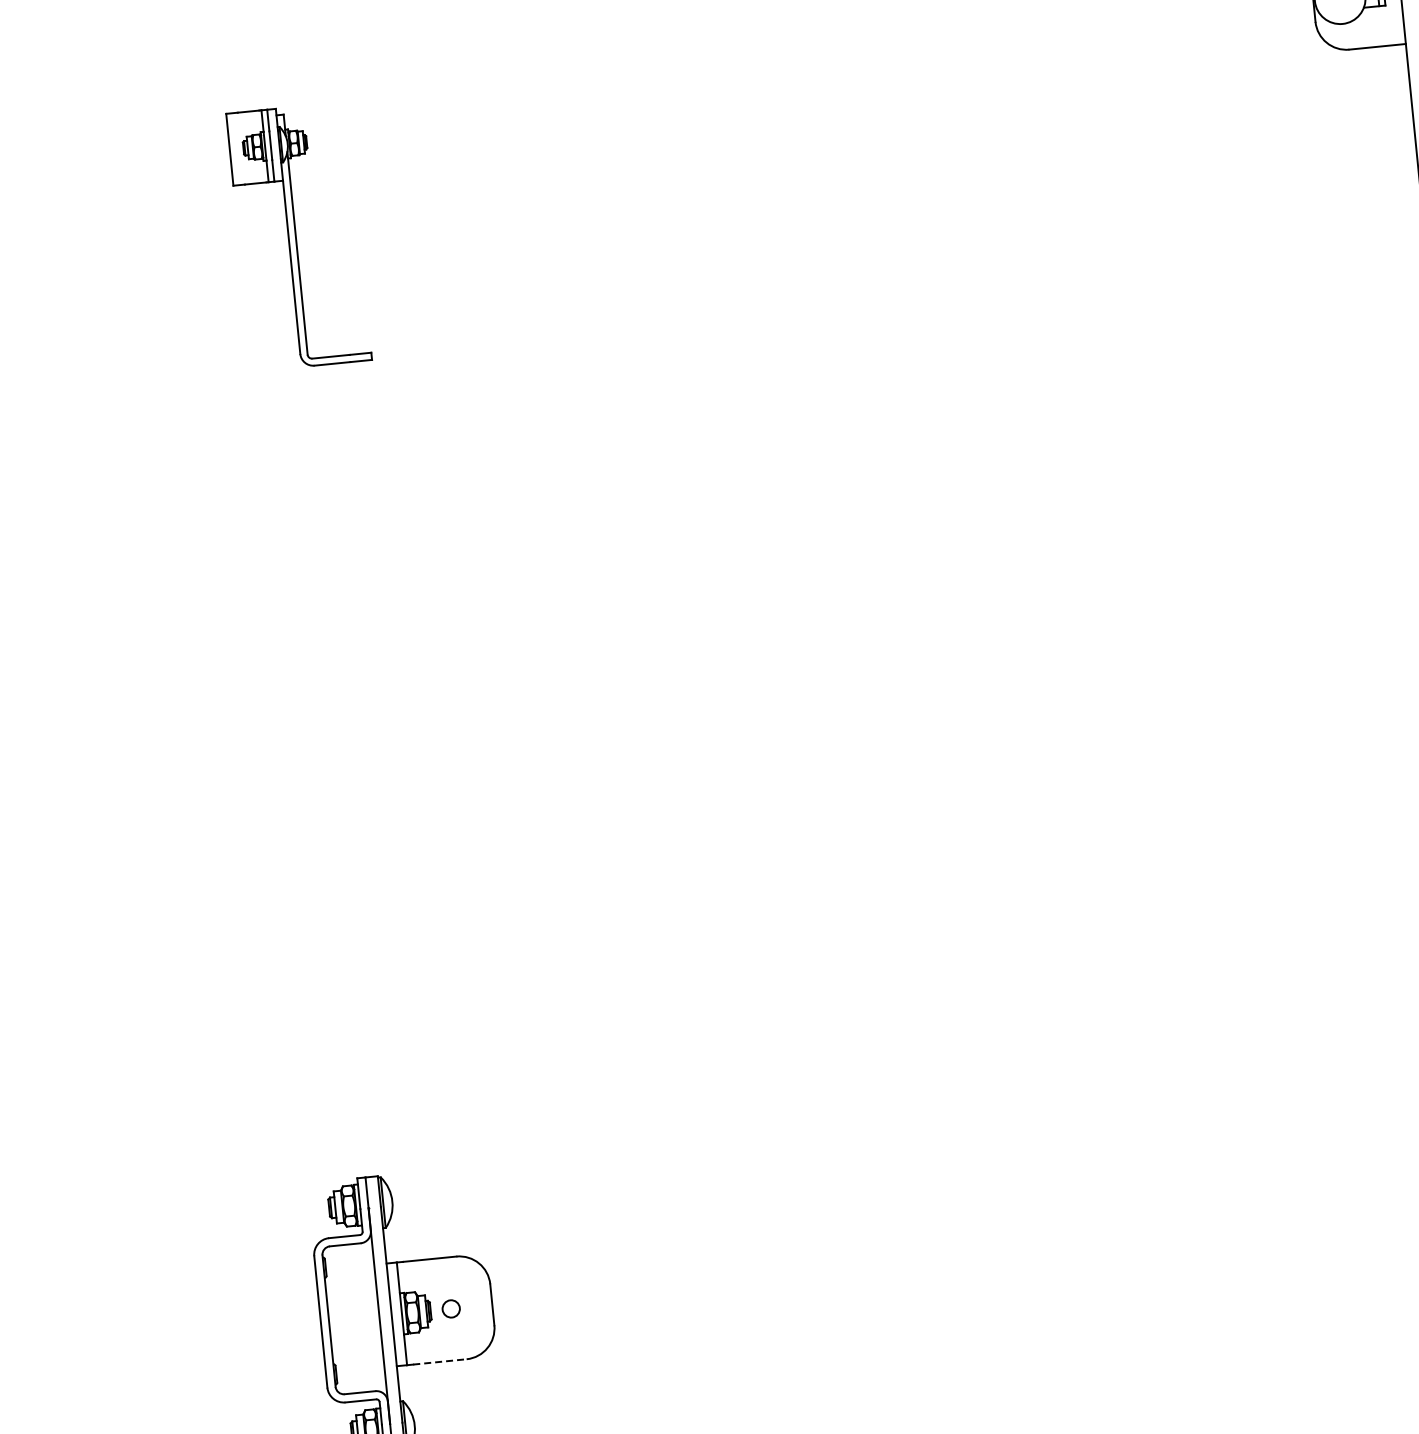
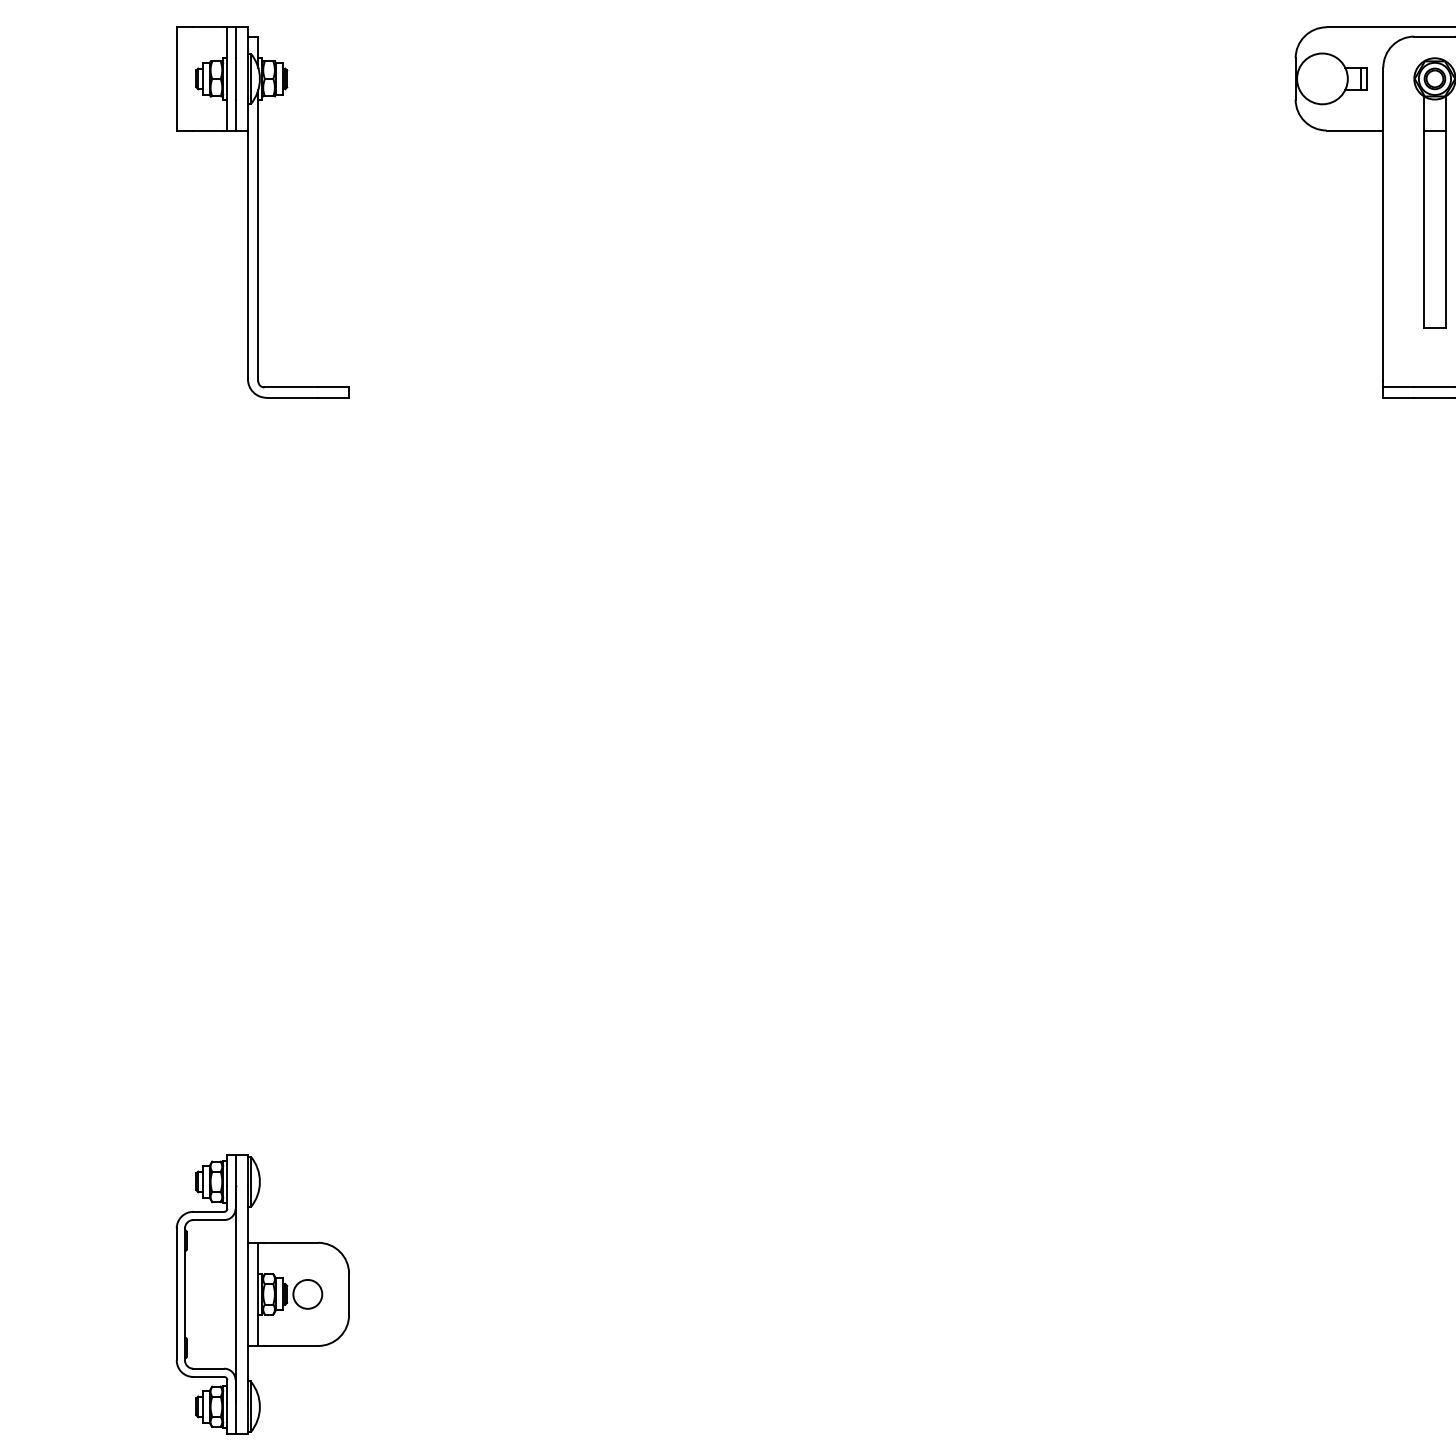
part: (298, 236) -> (262, 212), size x1.43
circle: (450, 1308) -> (307, 1293), size x1.67
line: (440, 1361) -> (291, 1345), dashed -> solid

